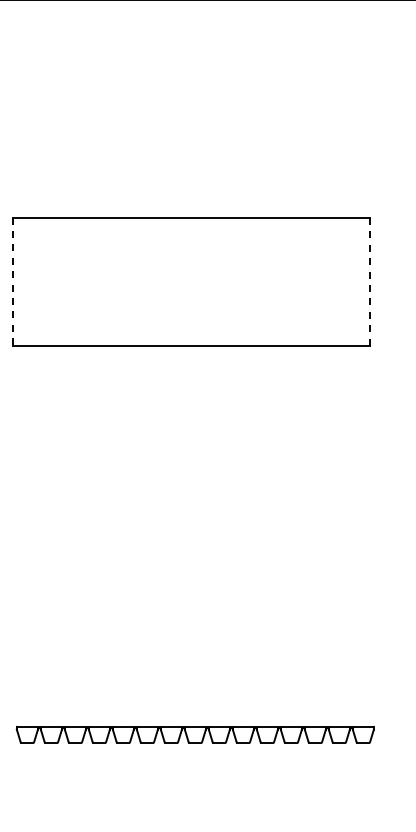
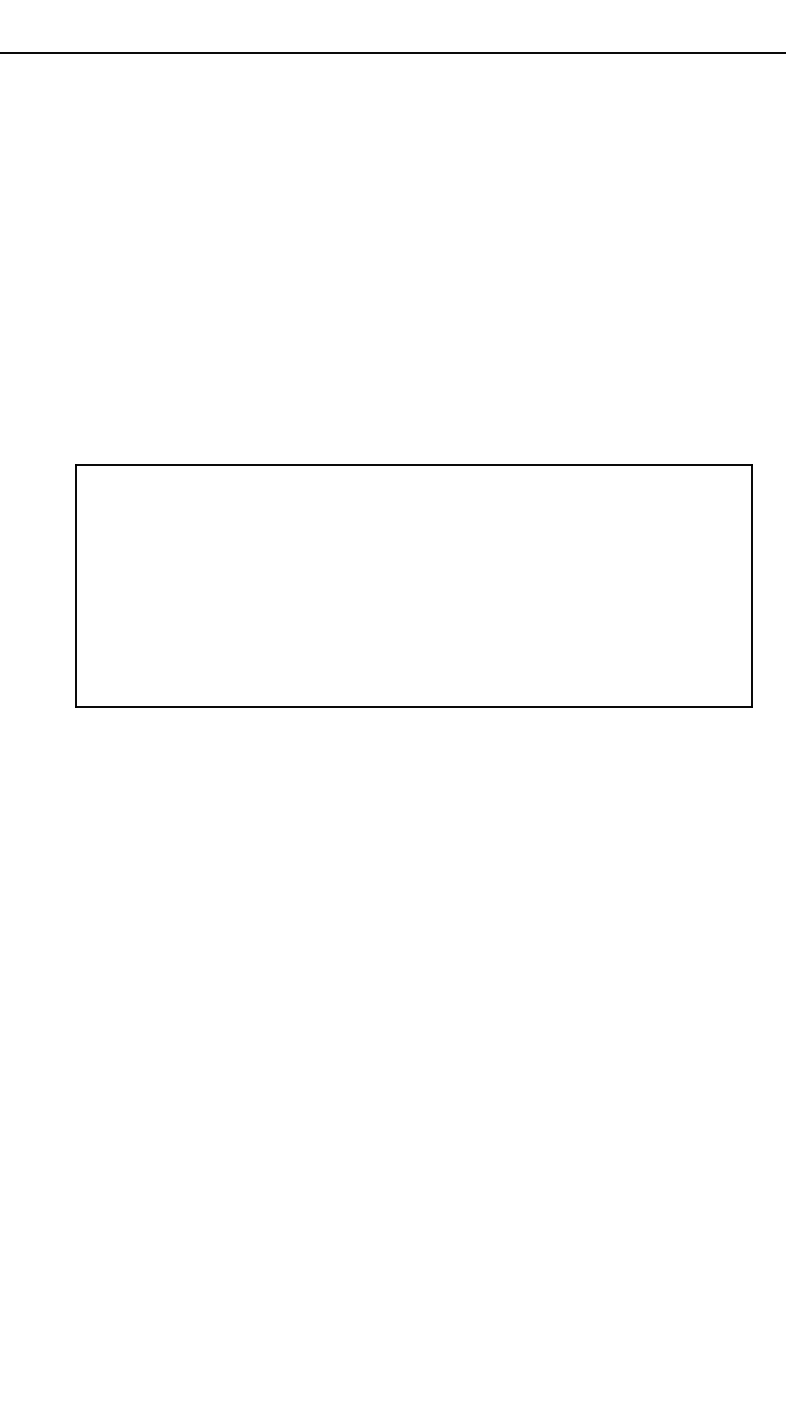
line: (13, 281) -> (76, 585), dashed -> solid
line: (370, 281) -> (752, 585), dashed -> solid

